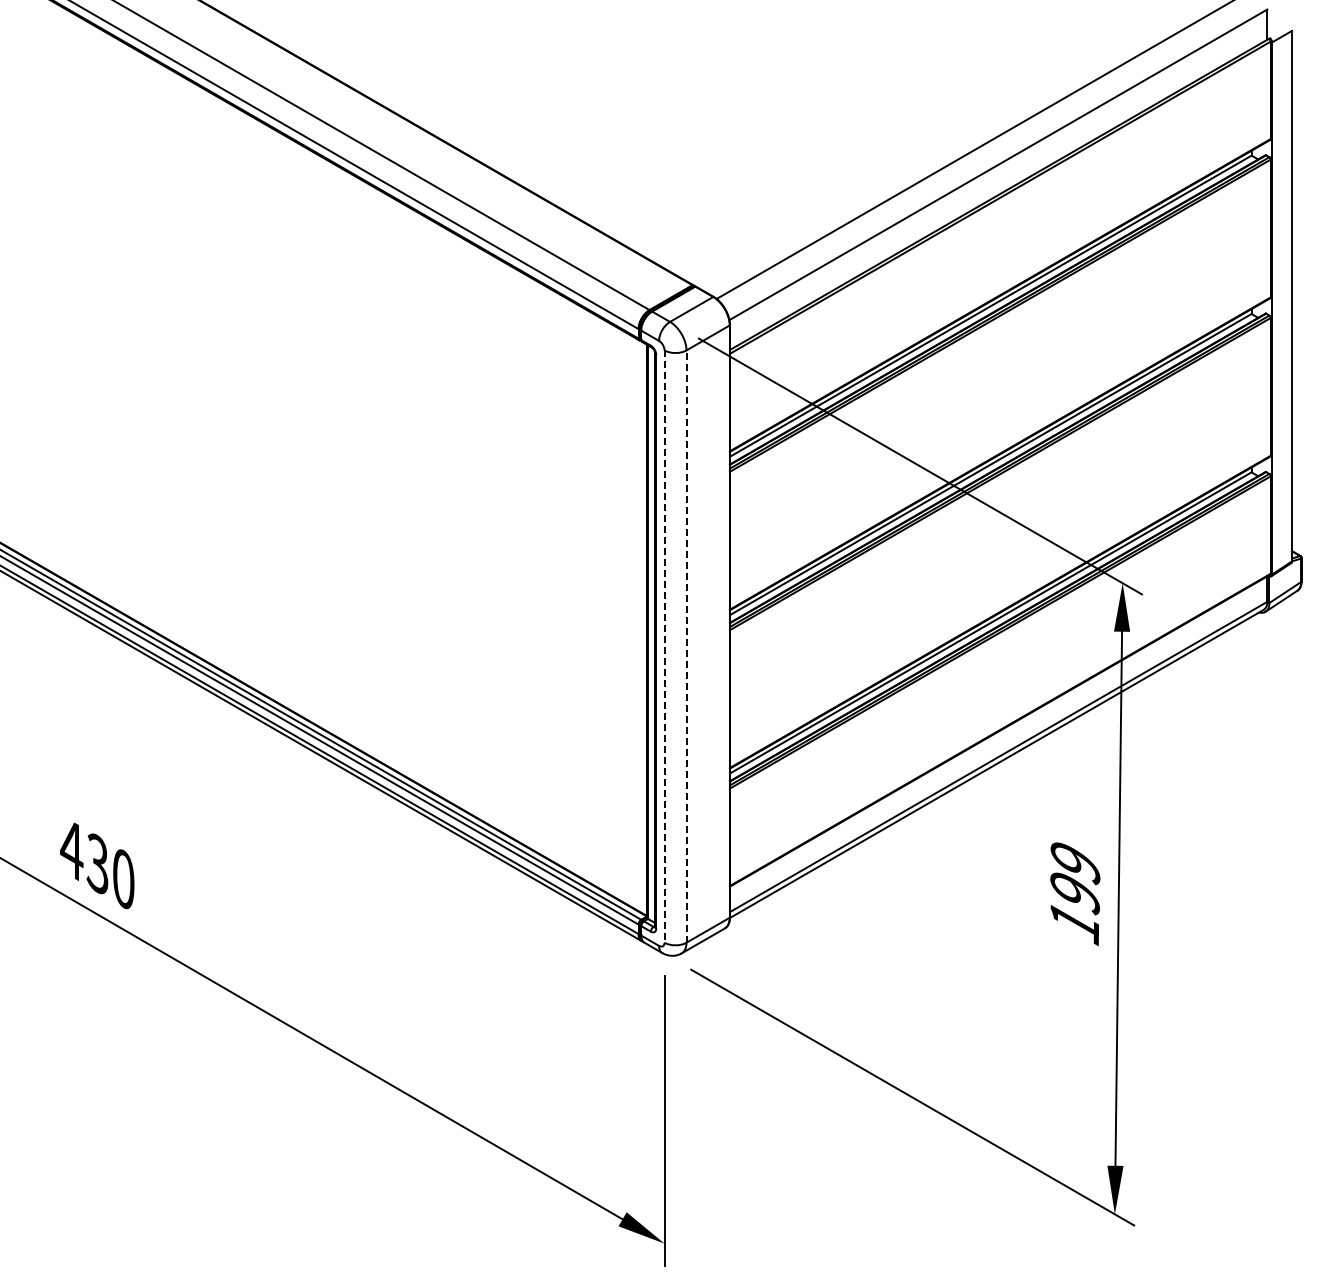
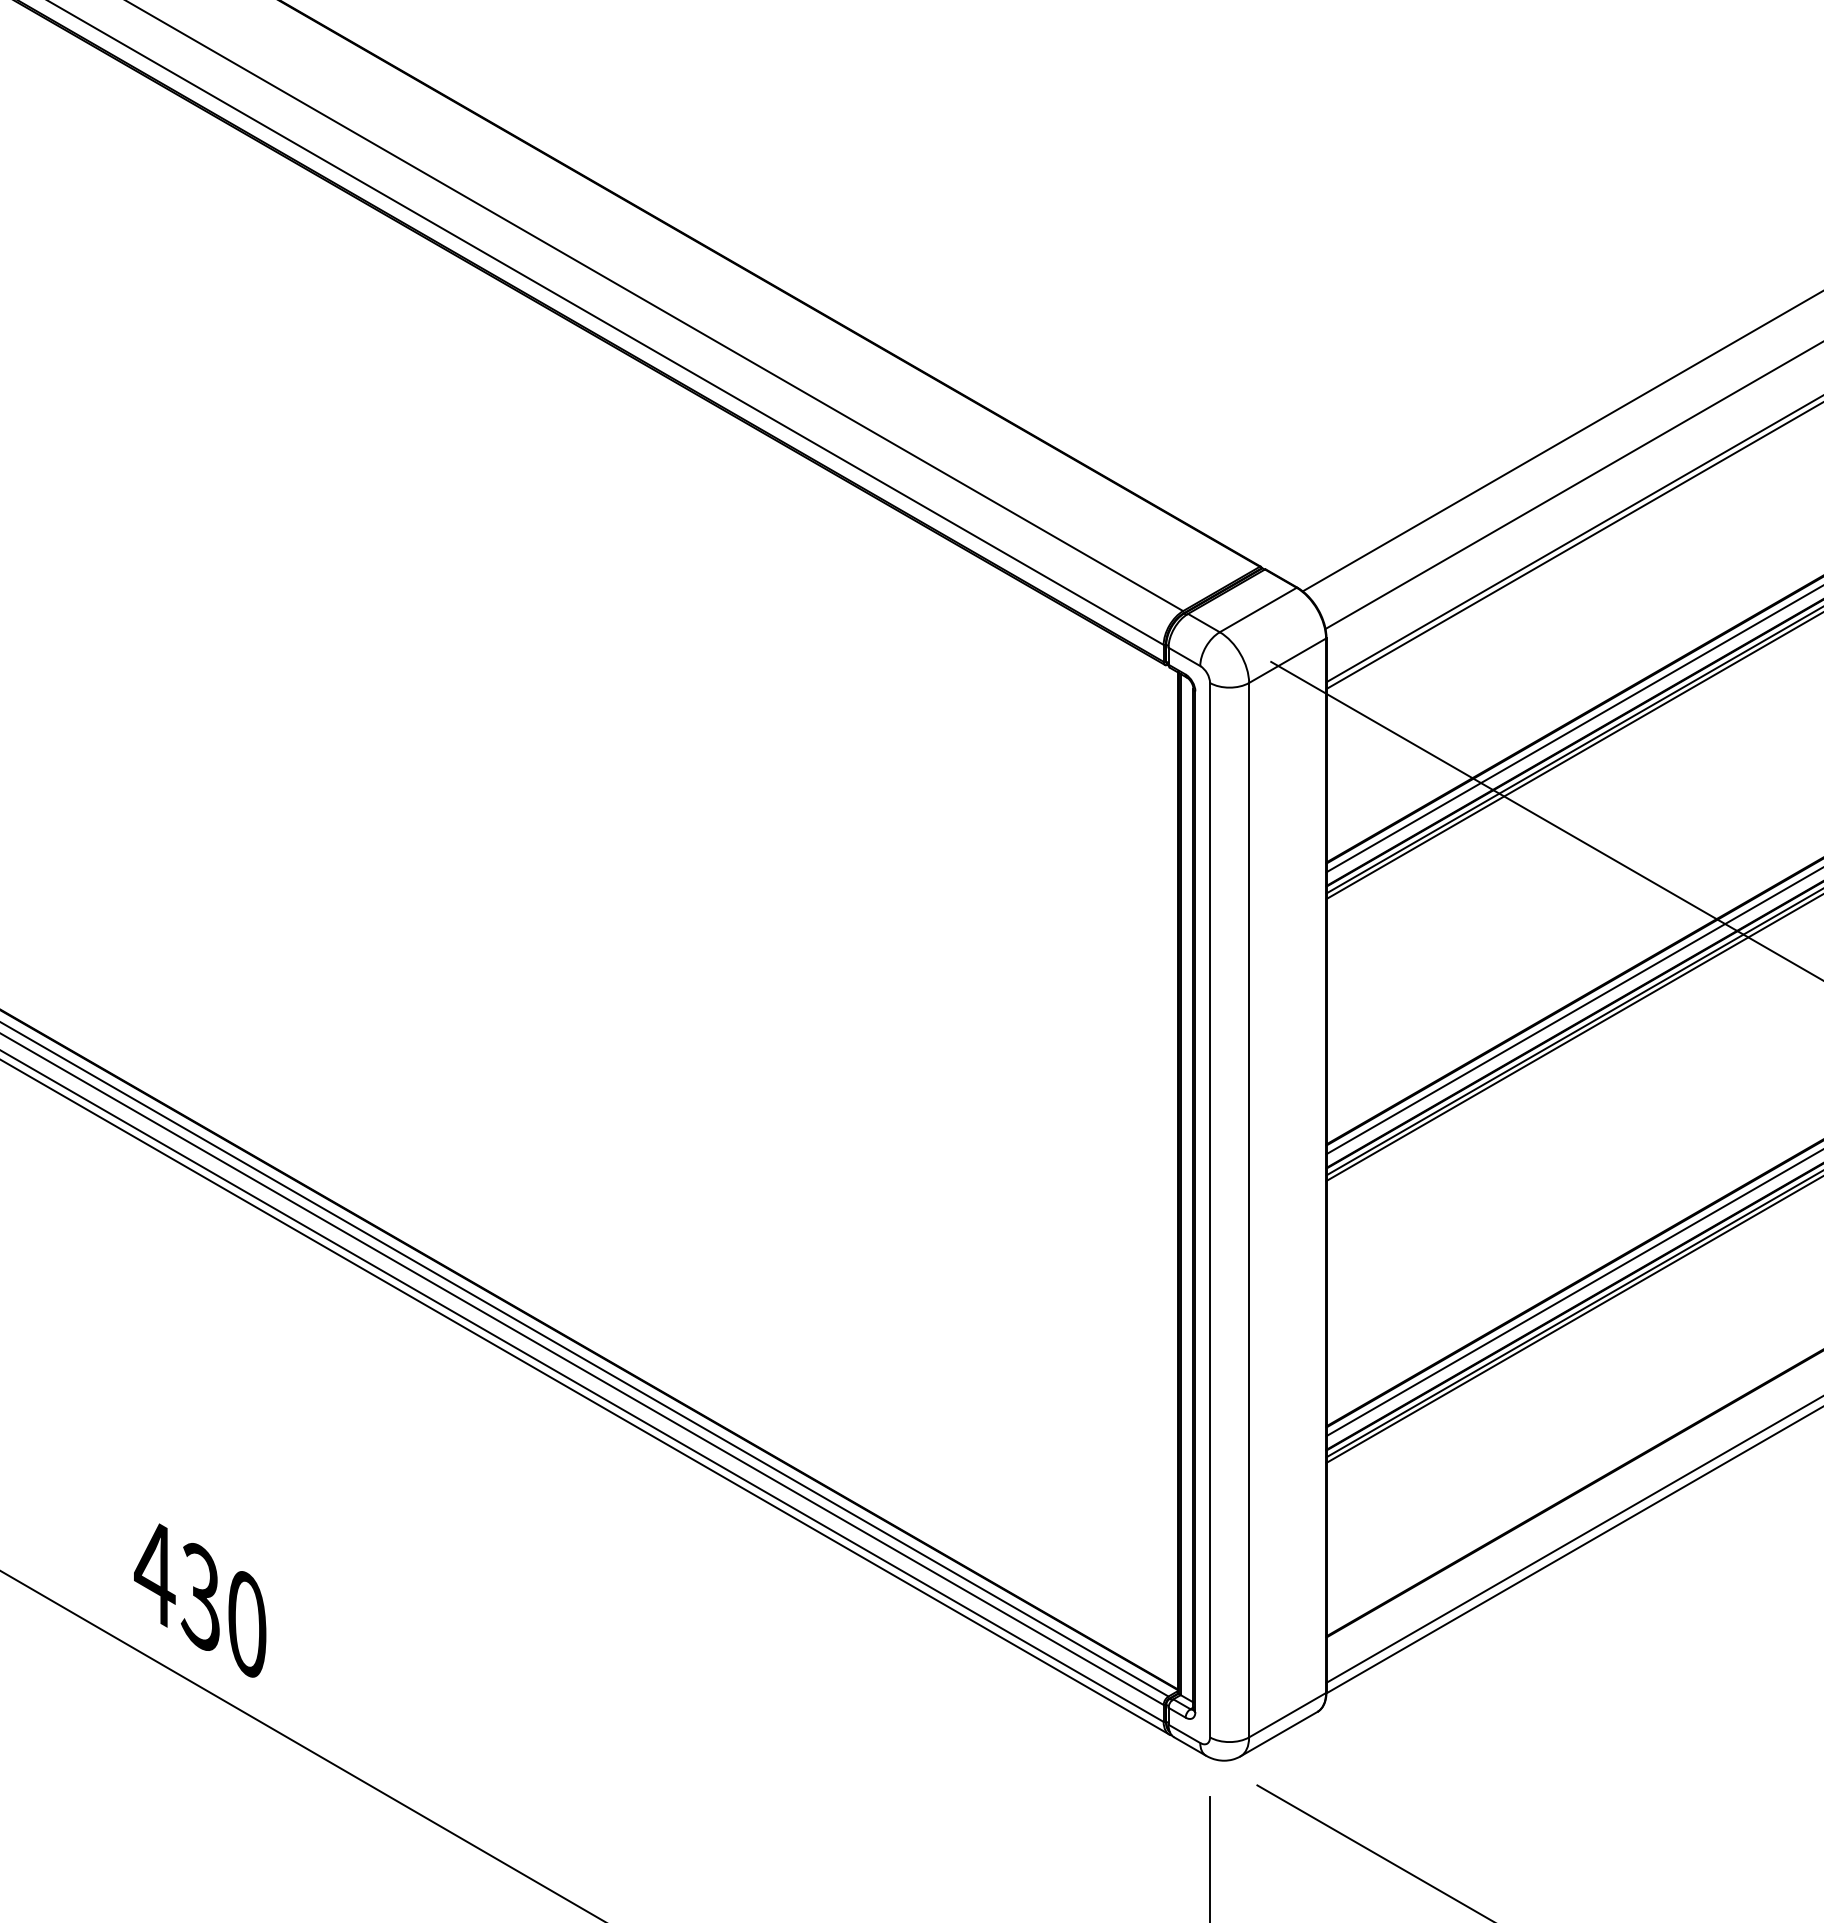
line: (686, 646) -> (1249, 1210), dashed -> solid
line: (664, 647) -> (1209, 1211), dashed -> solid

